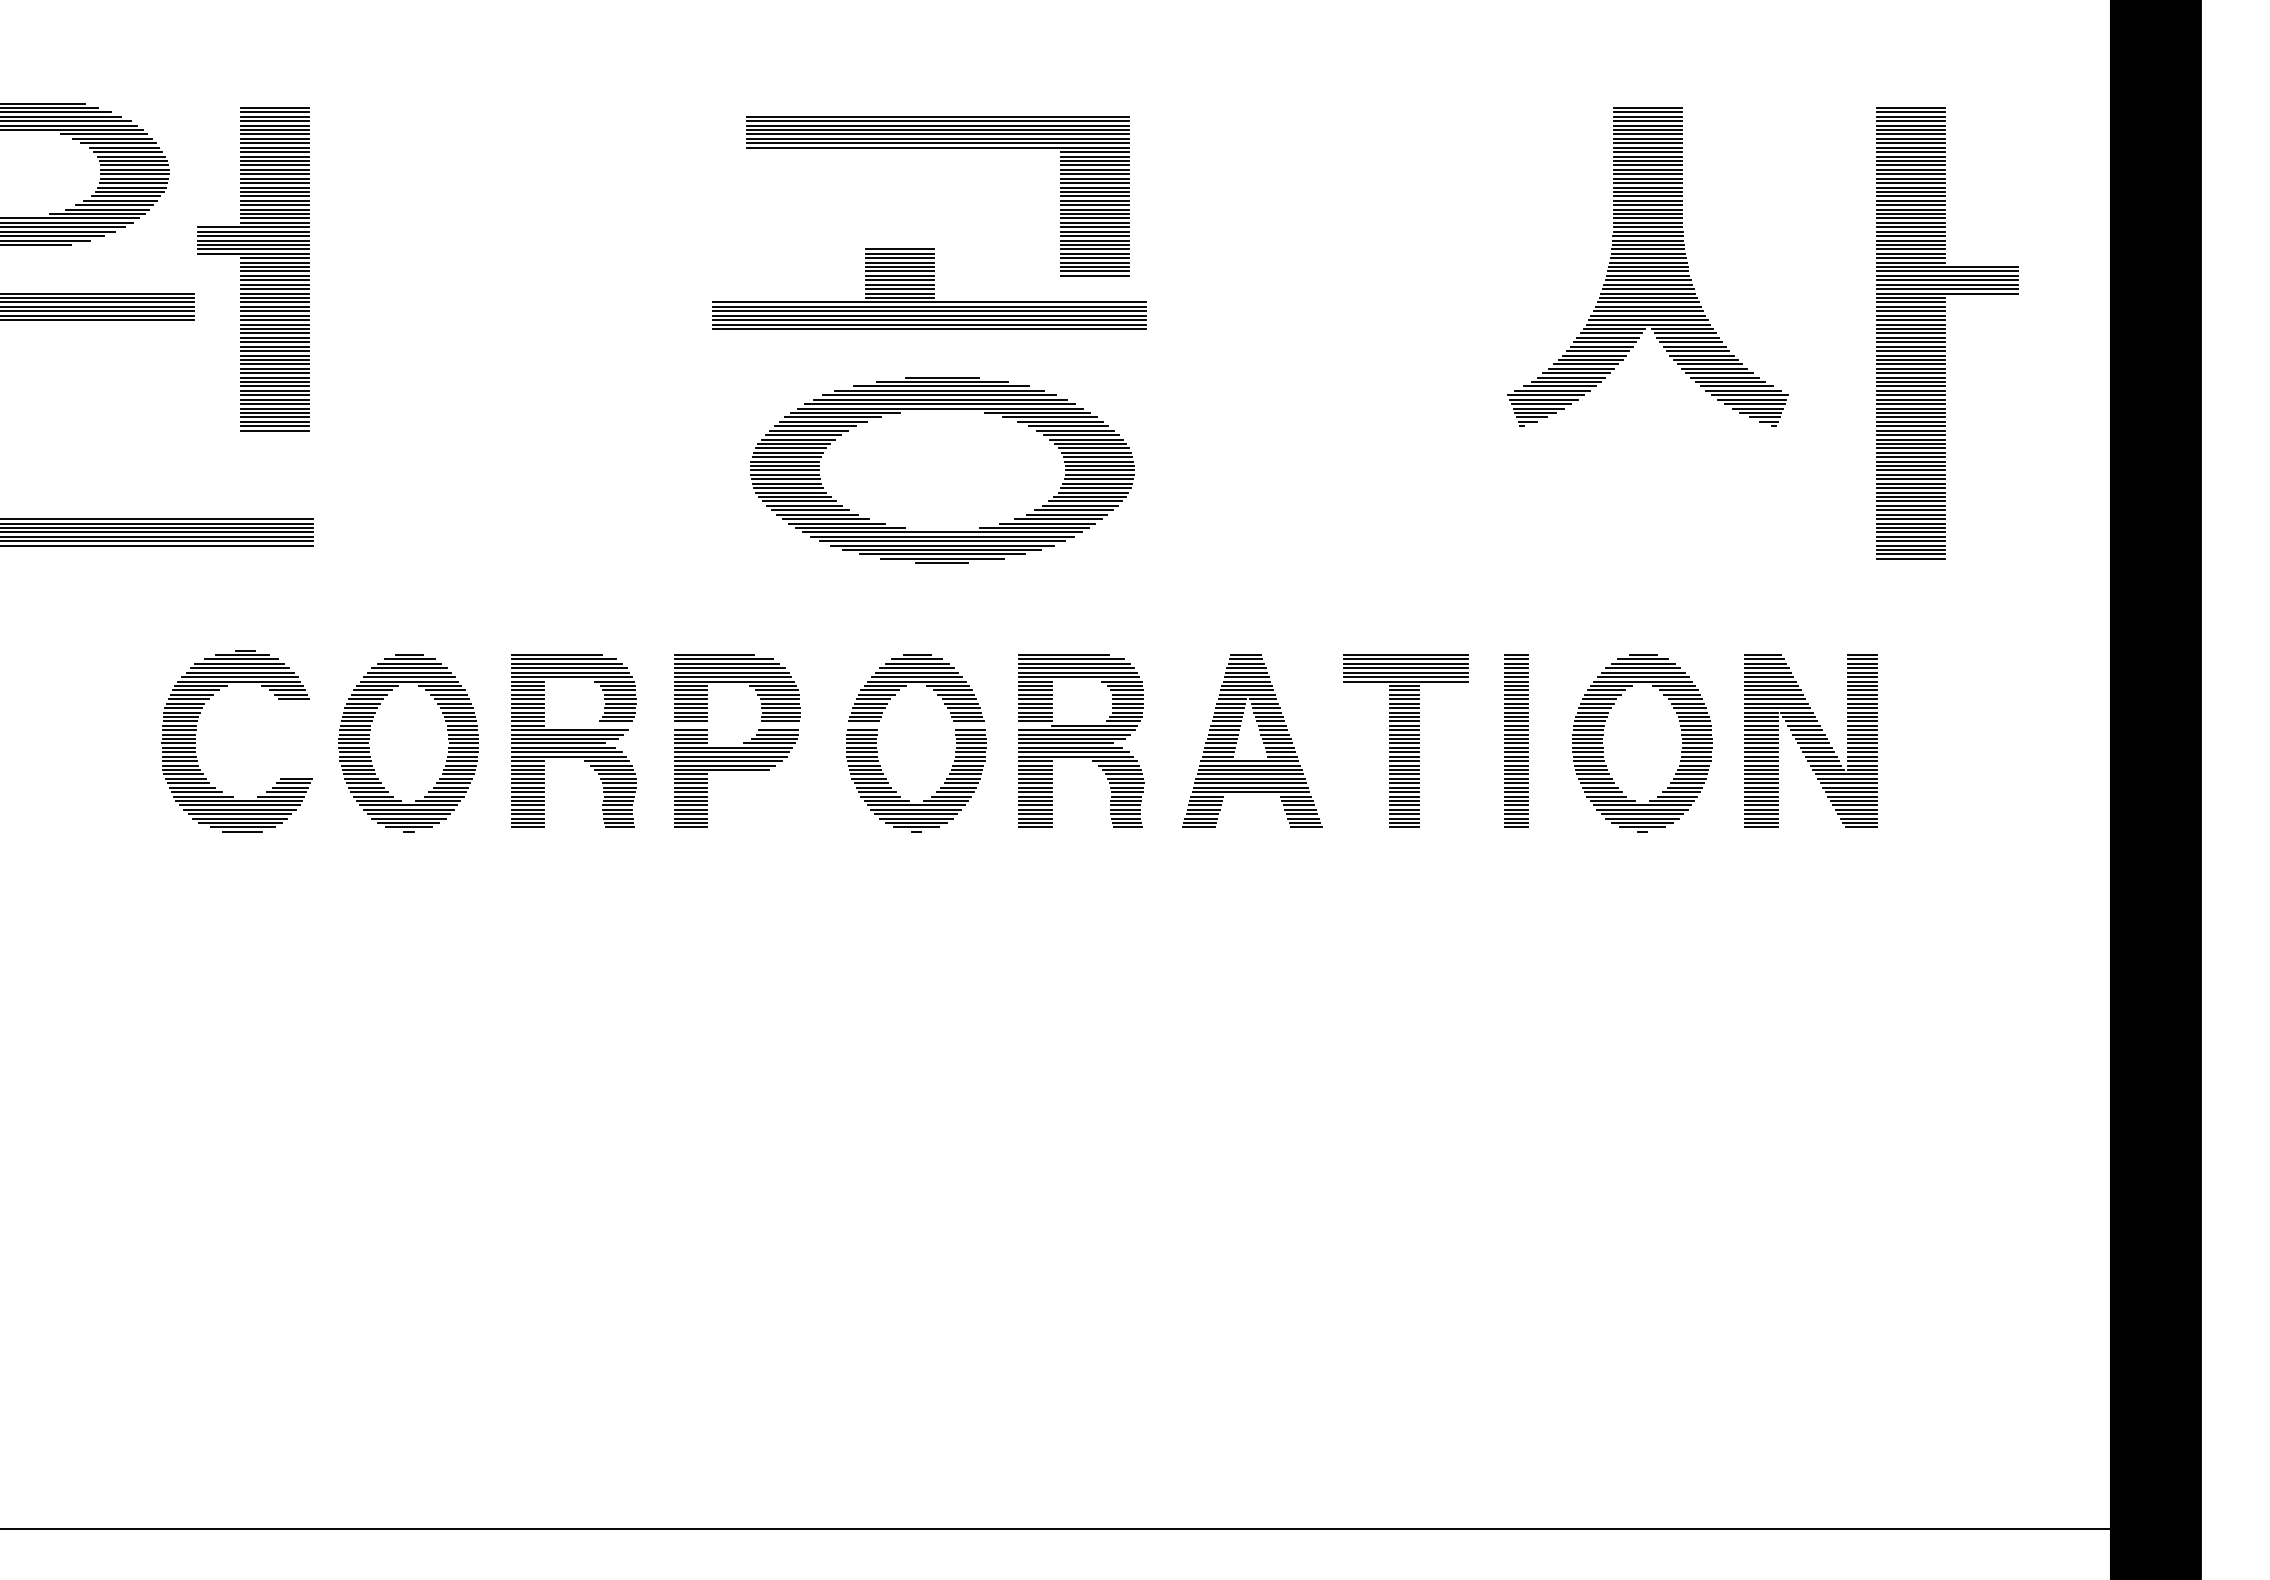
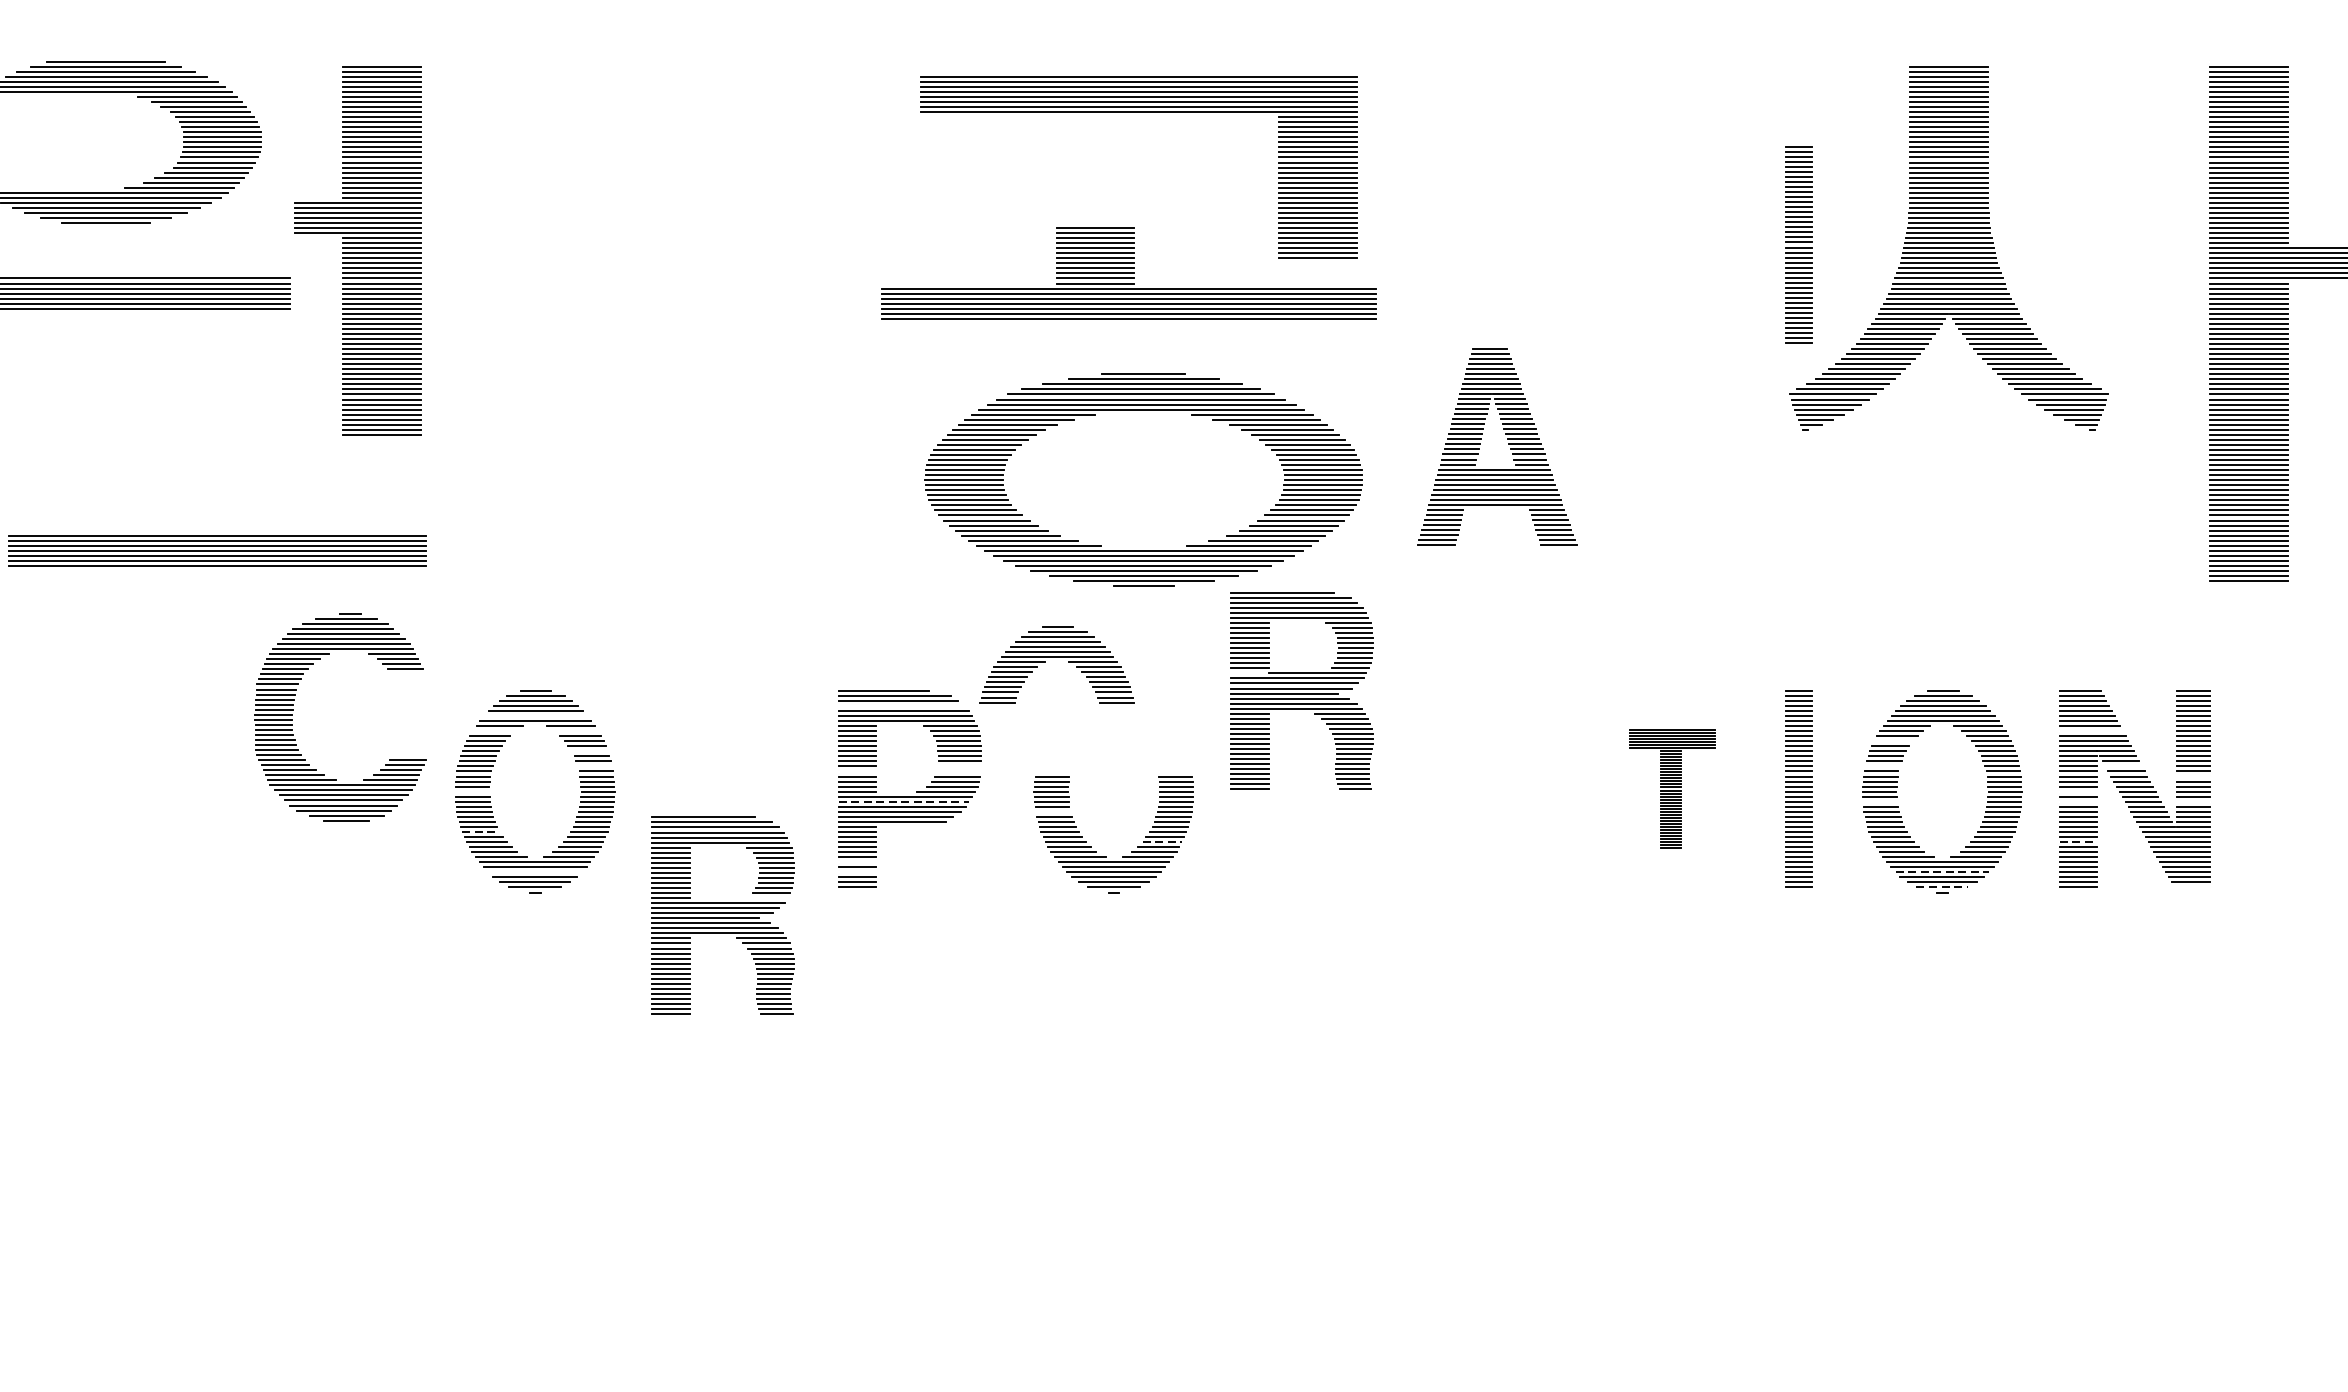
part: (1516, 263) -> (1798, 244), added
line: (729, 668) -> (900, 706), removed
line: (409, 677) -> (535, 716), removed
part: (916, 687) -> (1057, 663), moved
line: (372, 690) -> (493, 731), removed
line: (445, 690) -> (577, 731), removed
line: (1772, 690) -> (2090, 731), removed
line: (1599, 699) -> (1893, 741), removed
line: (456, 708) -> (589, 751), removed
line: (461, 721) -> (595, 766), removed
line: (780, 721) -> (959, 766), removed
line: (1590, 721) -> (1883, 766), removed
line: (1801, 721) -> (2123, 766), removed
line: (1862, 730) -> (2193, 776), removed
part: (1260, 735) -> (1506, 440), moved
part: (573, 740) -> (723, 914), moved
part: (1081, 740) -> (1302, 690), moved
part: (1405, 740) -> (1672, 788), size x0.6
part: (195, 742) -> (292, 718), moved
line: (353, 743) -> (472, 791), removed
line: (1761, 743) -> (2078, 791), removed
line: (732, 752) -> (904, 801), solid -> dashed
line: (1587, 752) -> (1879, 801), removed
line: (1761, 752) -> (2078, 801), removed
line: (1862, 752) -> (2193, 801), removed
line: (862, 761) -> (1052, 812), removed
line: (361, 778) -> (481, 831), solid -> dashed
line: (959, 787) -> (1163, 841), solid -> dashed
line: (1762, 787) -> (2079, 841), solid -> dashed
line: (690, 805) -> (856, 862), removed
line: (408, 814) -> (534, 872), removed
line: (690, 814) -> (856, 872), removed
line: (1642, 814) -> (1942, 872), solid -> dashed
line: (1642, 827) -> (1942, 887), solid -> dashed
line: (1861, 827) -> (2192, 887), removed

